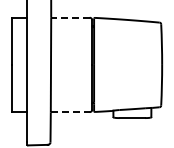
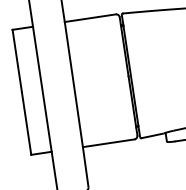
line: (69, 17) -> (88, 18), dashed -> solid
line: (70, 112) -> (109, 143), dashed -> solid

